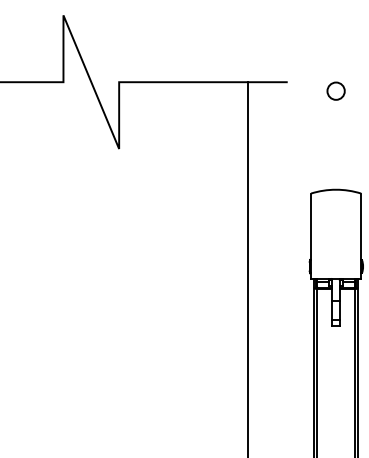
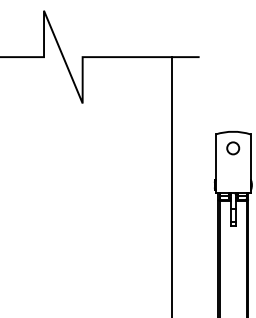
circle: (336, 91) -> (233, 148), moved

